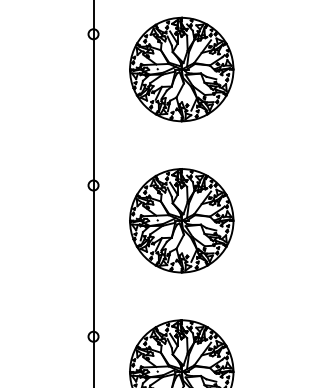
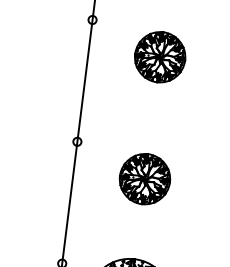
part: (181, 69) -> (159, 57), size x0.6
part: (181, 220) -> (144, 178), size x0.6

